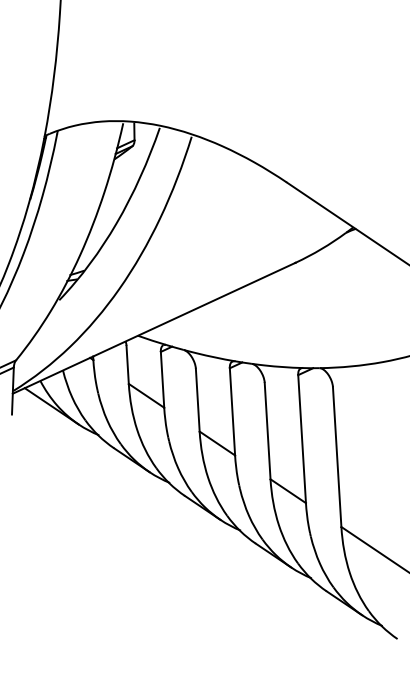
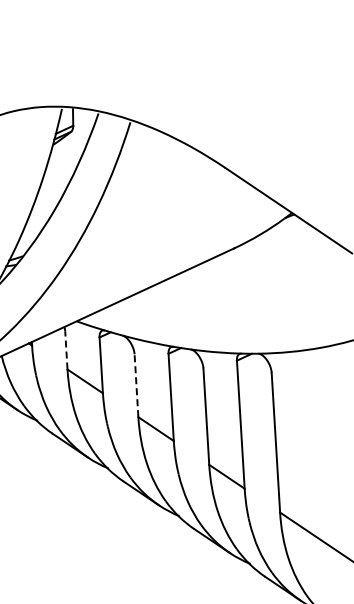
line: (127, 364) -> (66, 350), solid -> dashed
line: (197, 399) -> (136, 385), solid -> dashed

